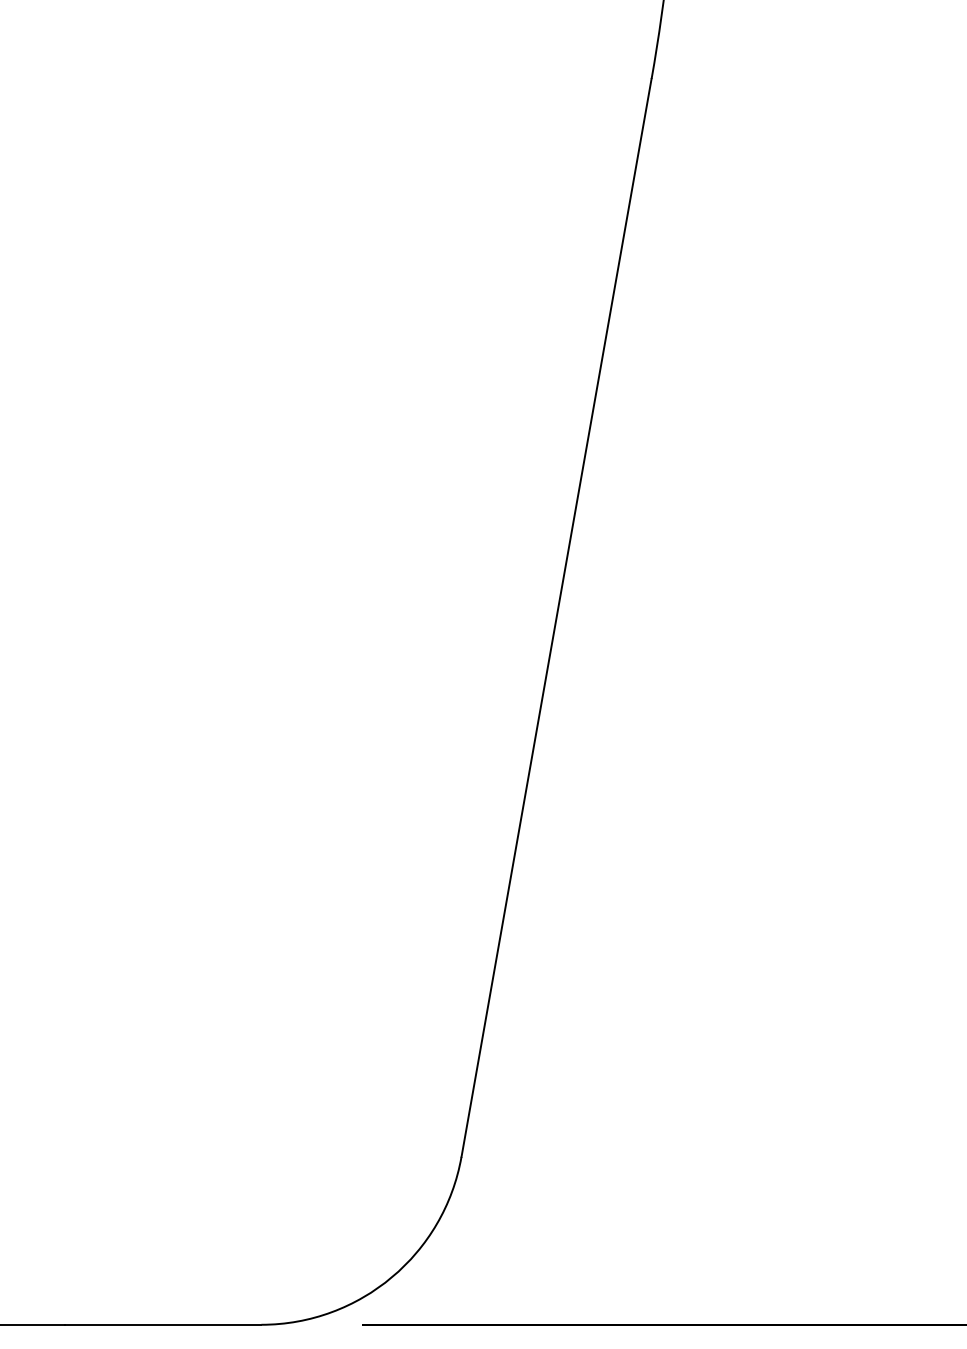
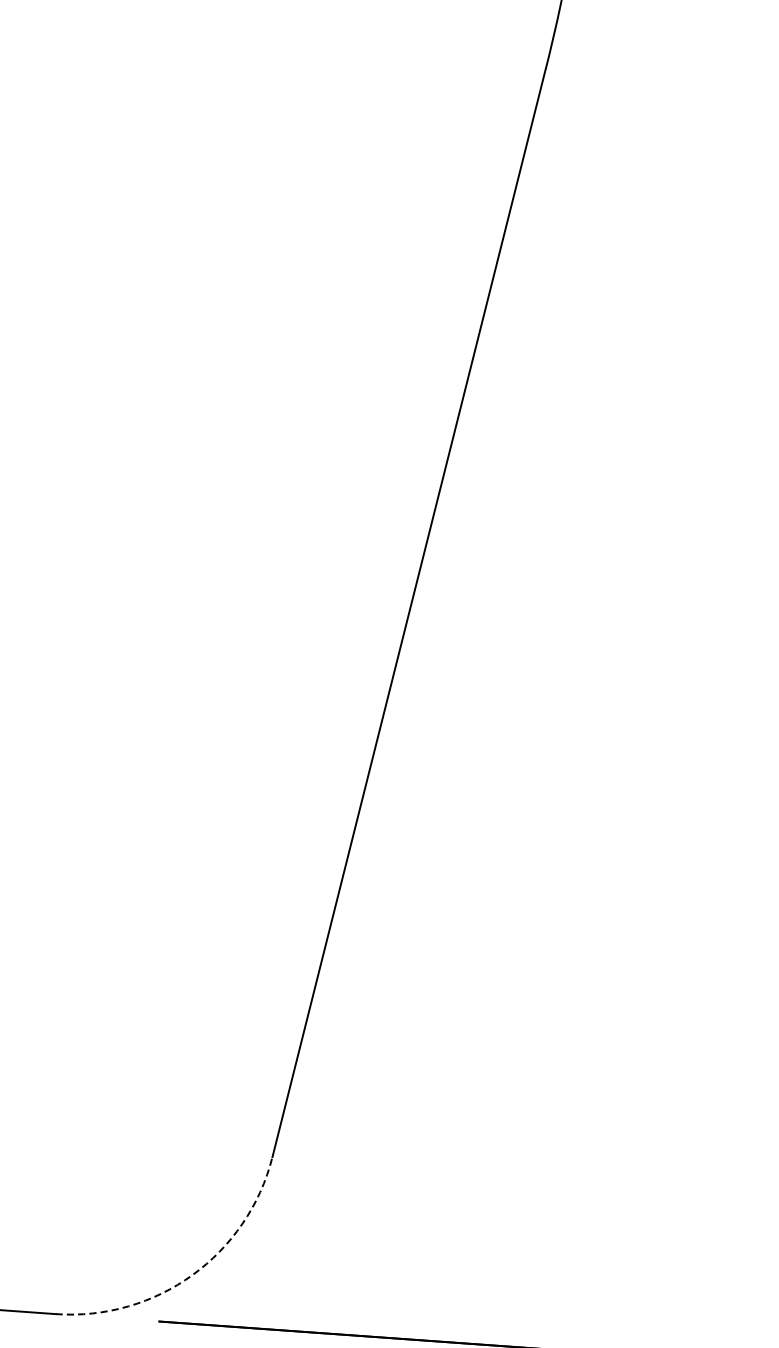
arc: (392, 1277) -> (193, 1275), solid -> dashed

